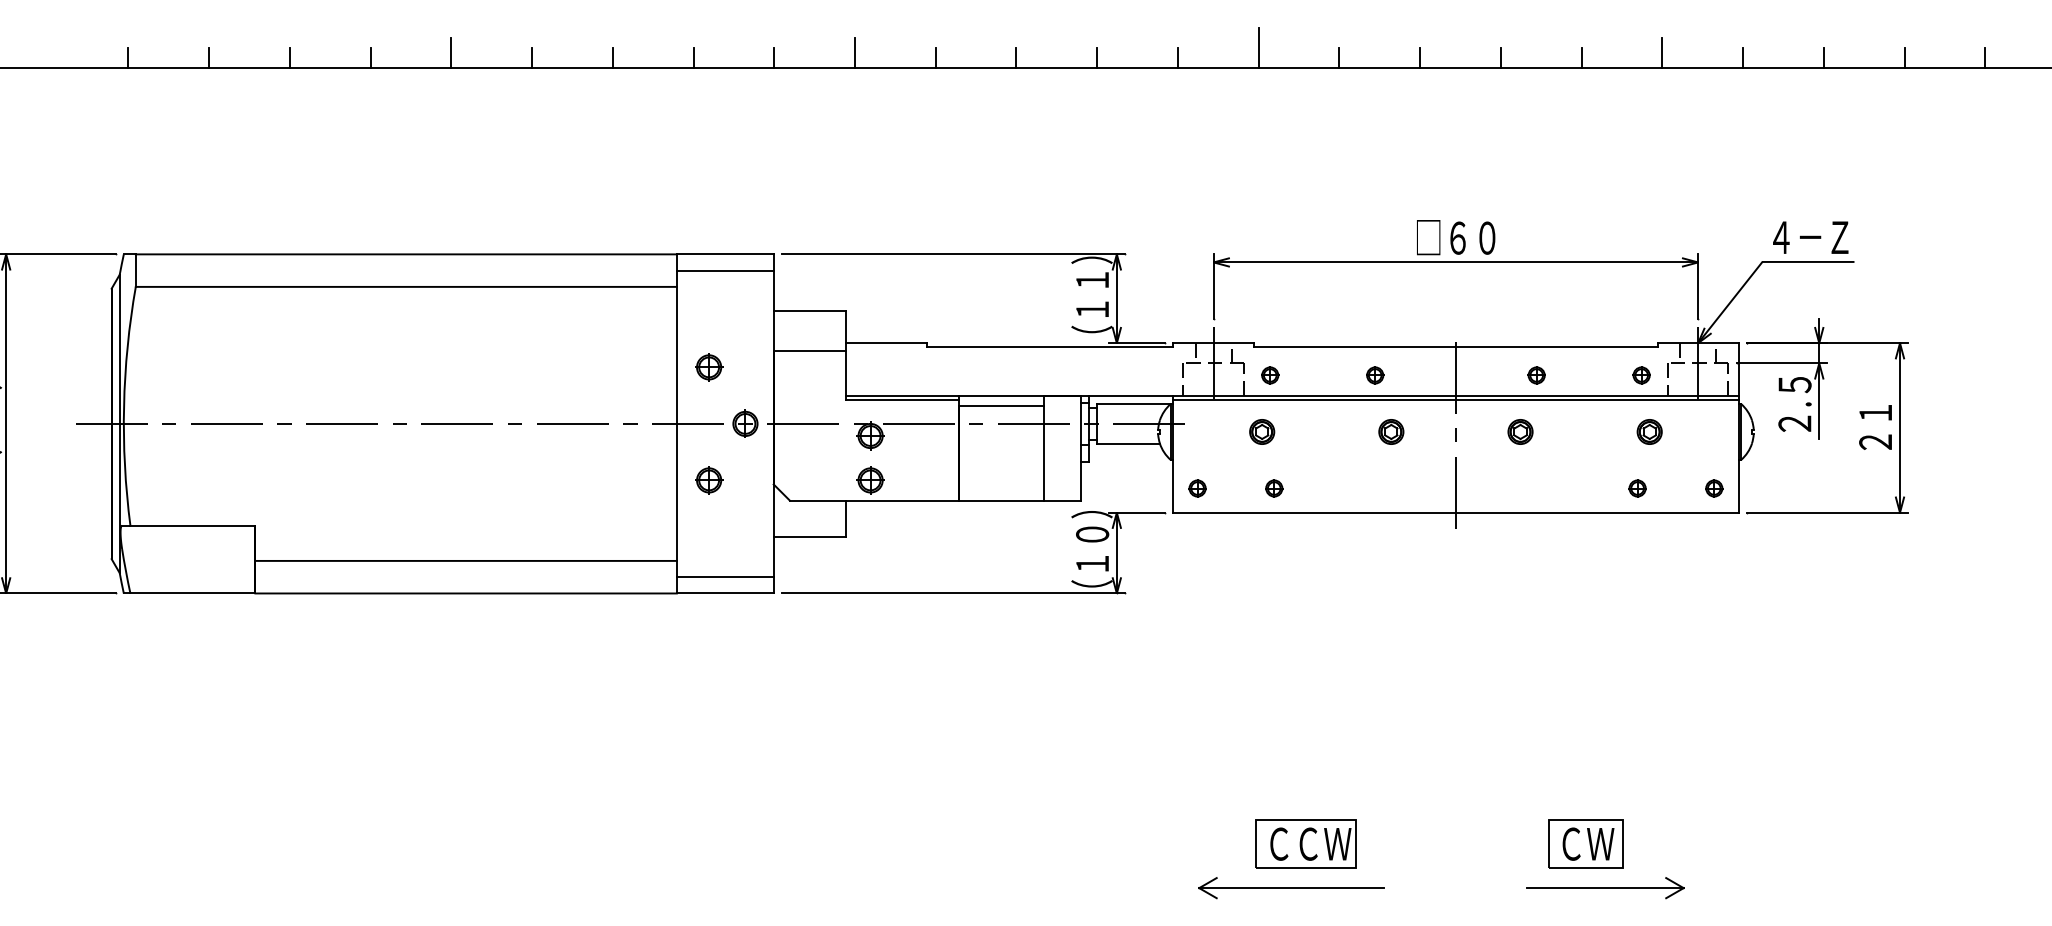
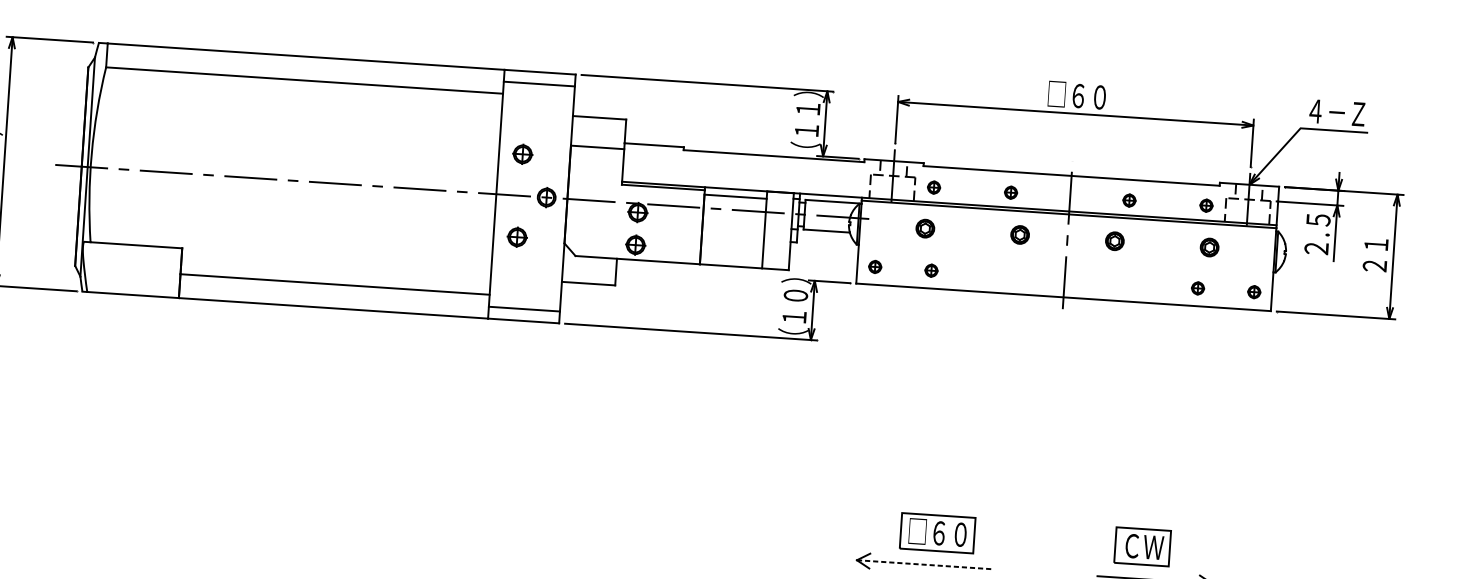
text: (1309, 843) -> (940, 532), ＣＣＷ -> □６０
line: (1291, 888) -> (924, 564), solid -> dashed

